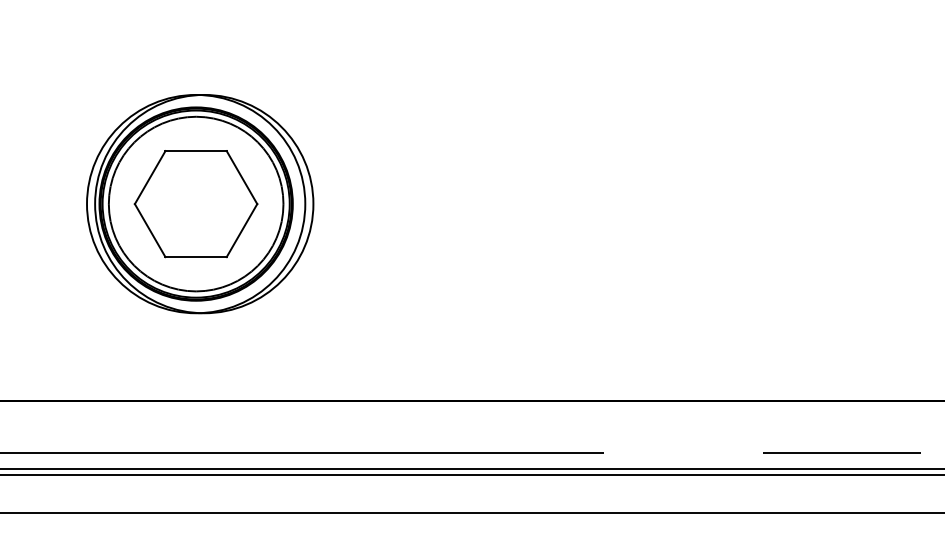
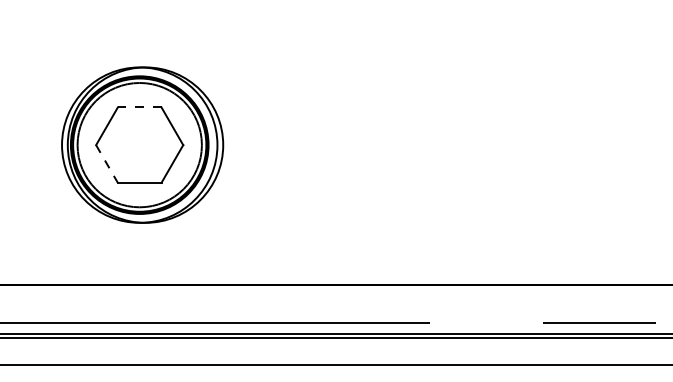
line: (196, 151) -> (139, 107), solid -> dashed
line: (150, 230) -> (107, 163), solid -> dashed

